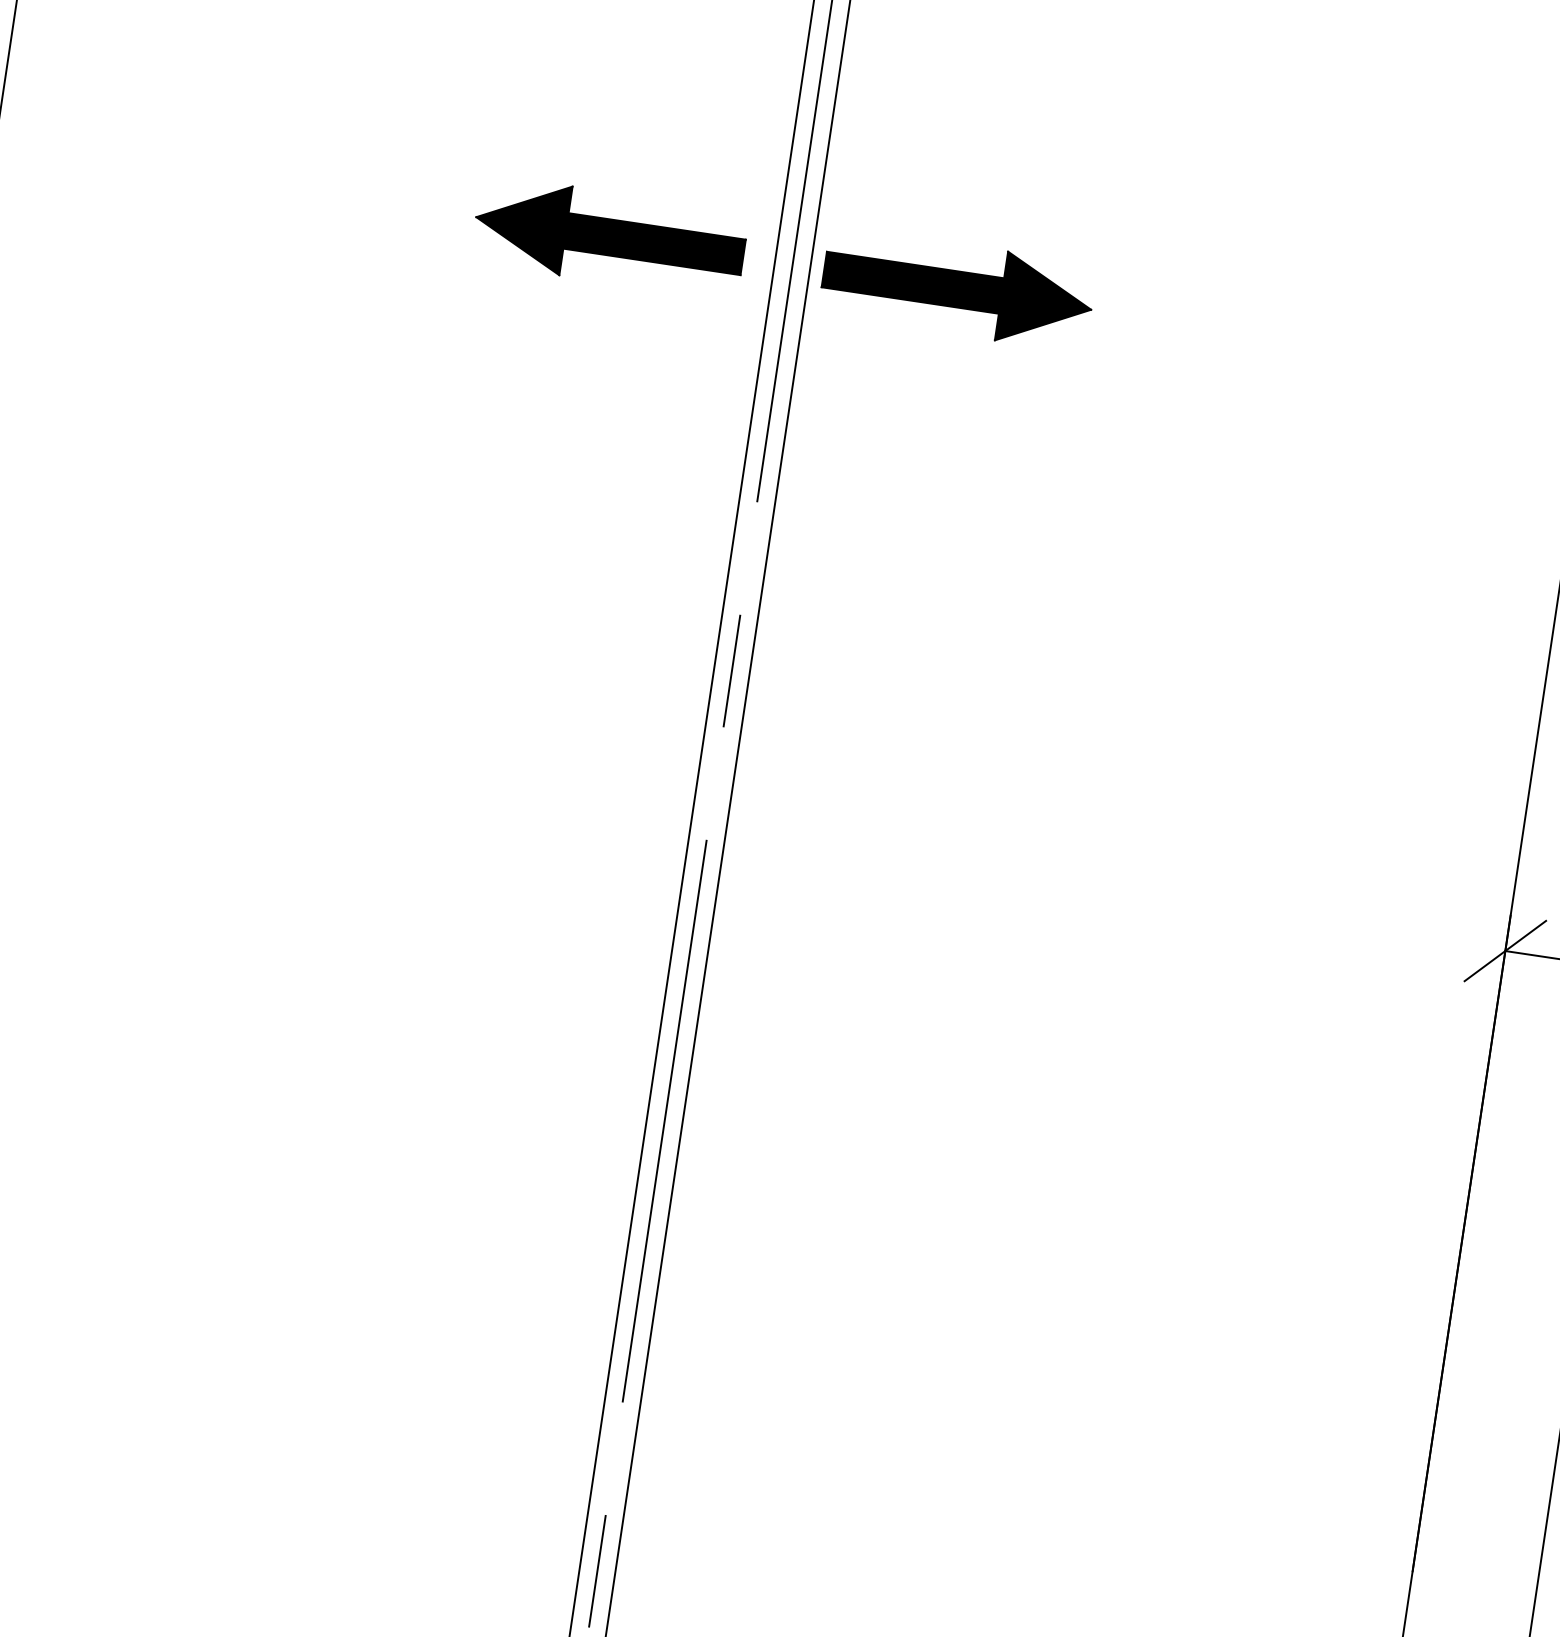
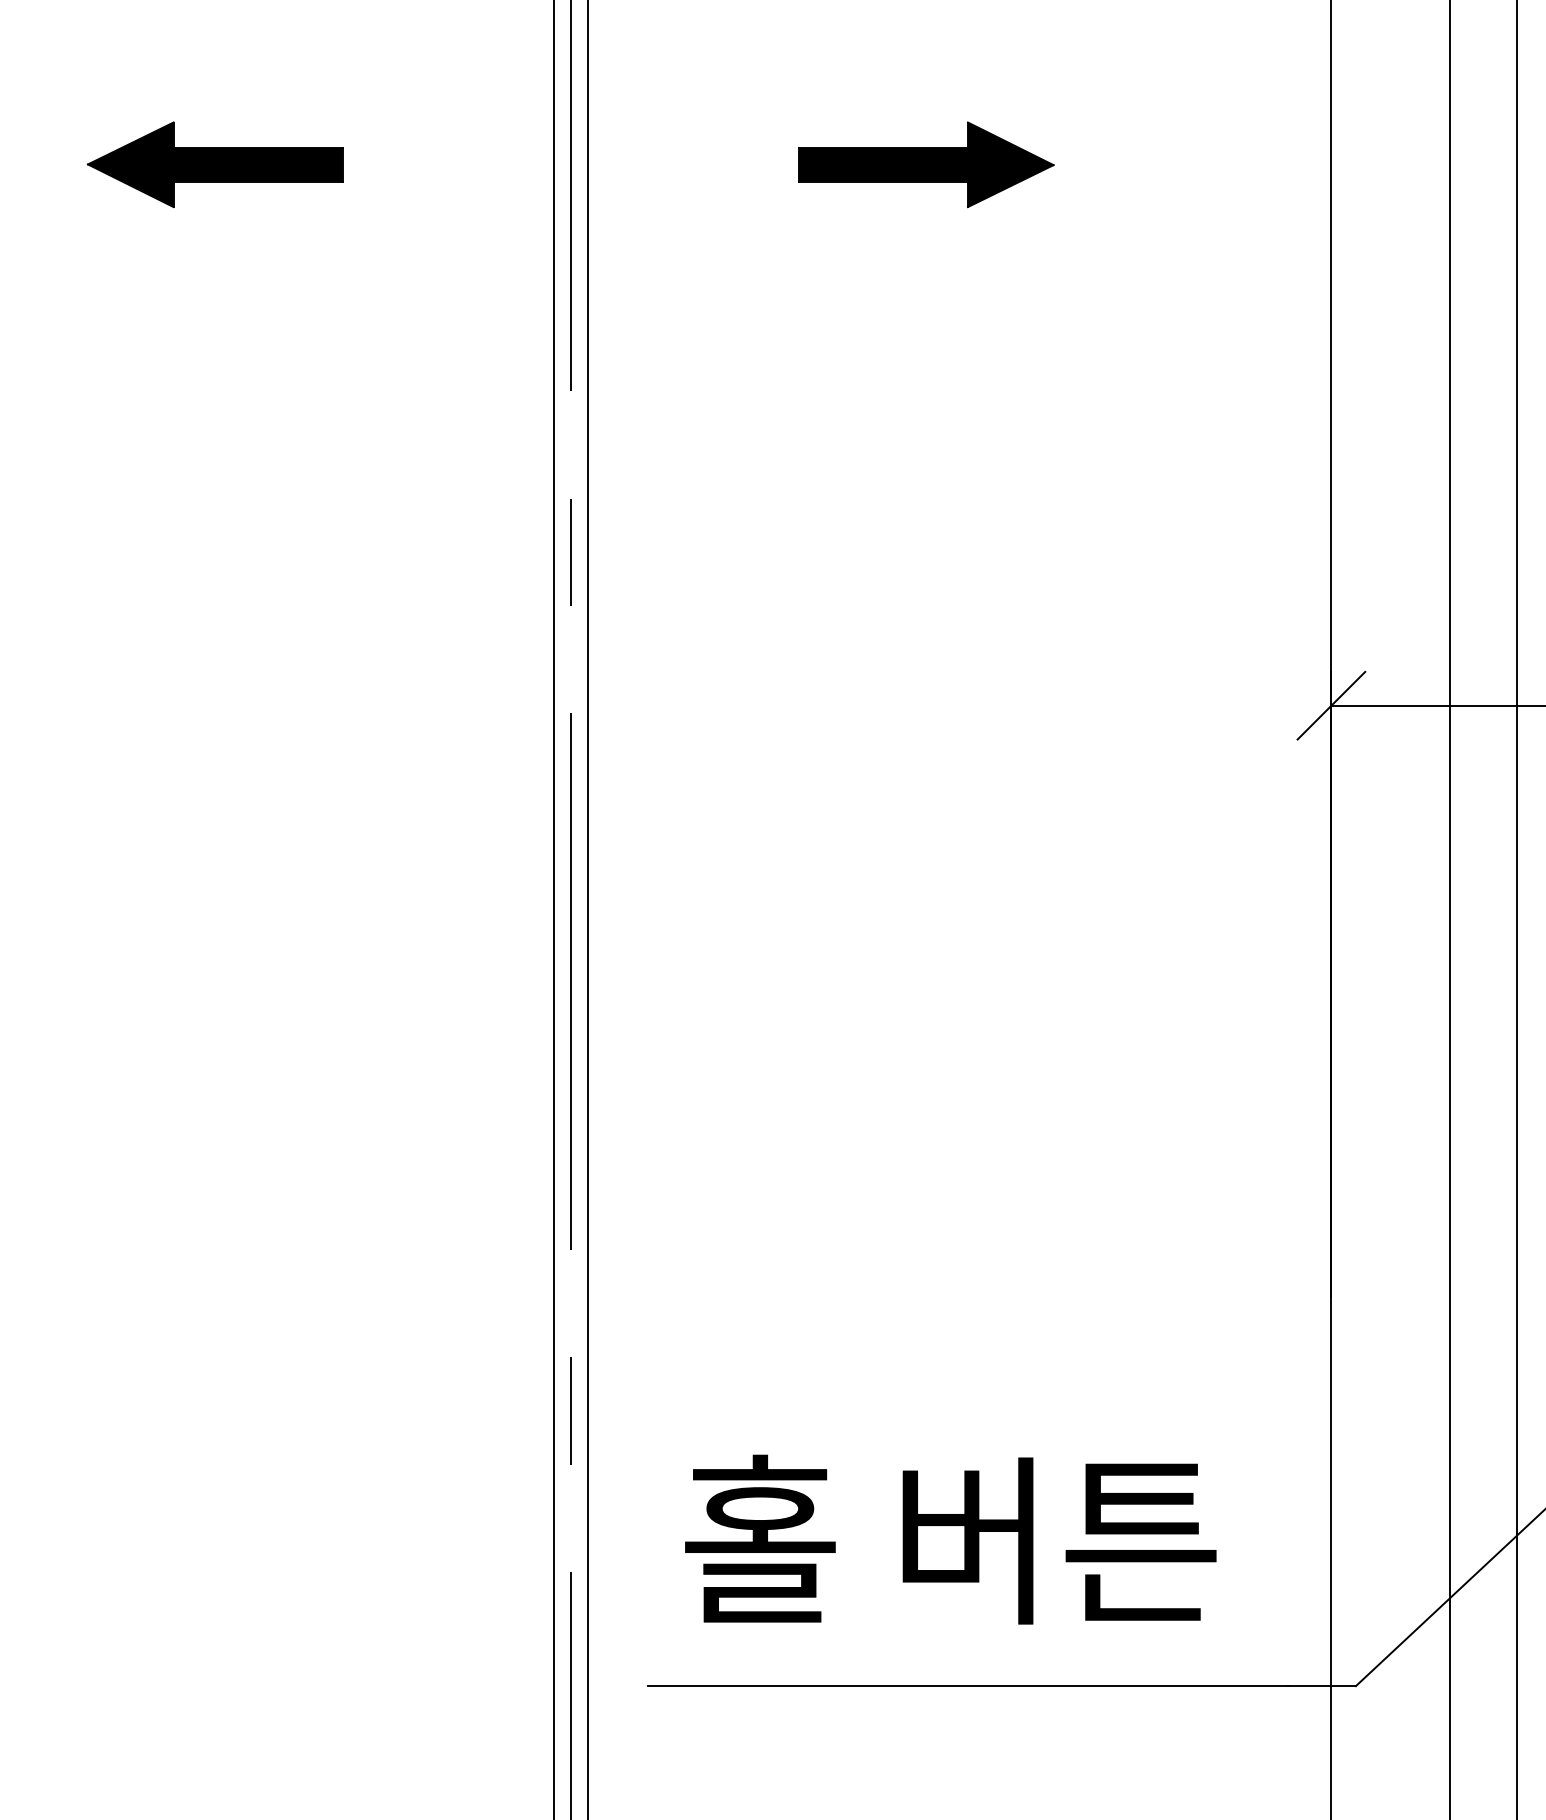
part: (608, 237) -> (214, 164), moved
part: (958, 289) -> (926, 164), moved

